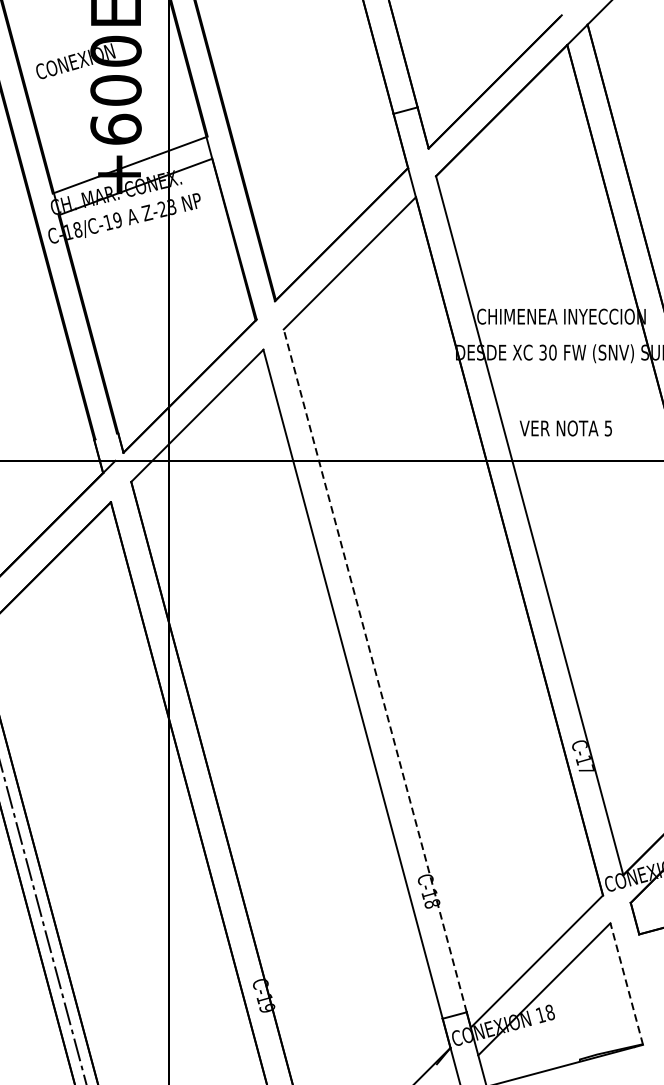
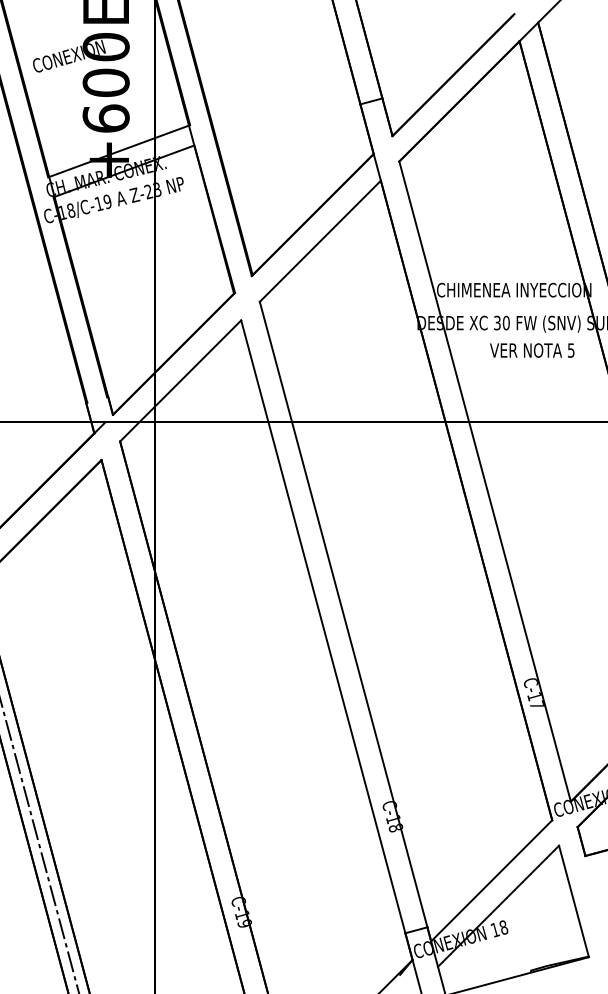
text: (566, 428) -> (532, 350), moved
line: (375, 670) -> (343, 614), dashed -> solid
line: (626, 984) -> (573, 901), dashed -> solid

